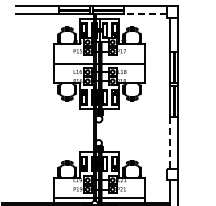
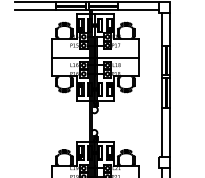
line: (145, 14) -> (138, 10), dashed -> solid
line: (170, 142) -> (162, 132), dashed -> solid

